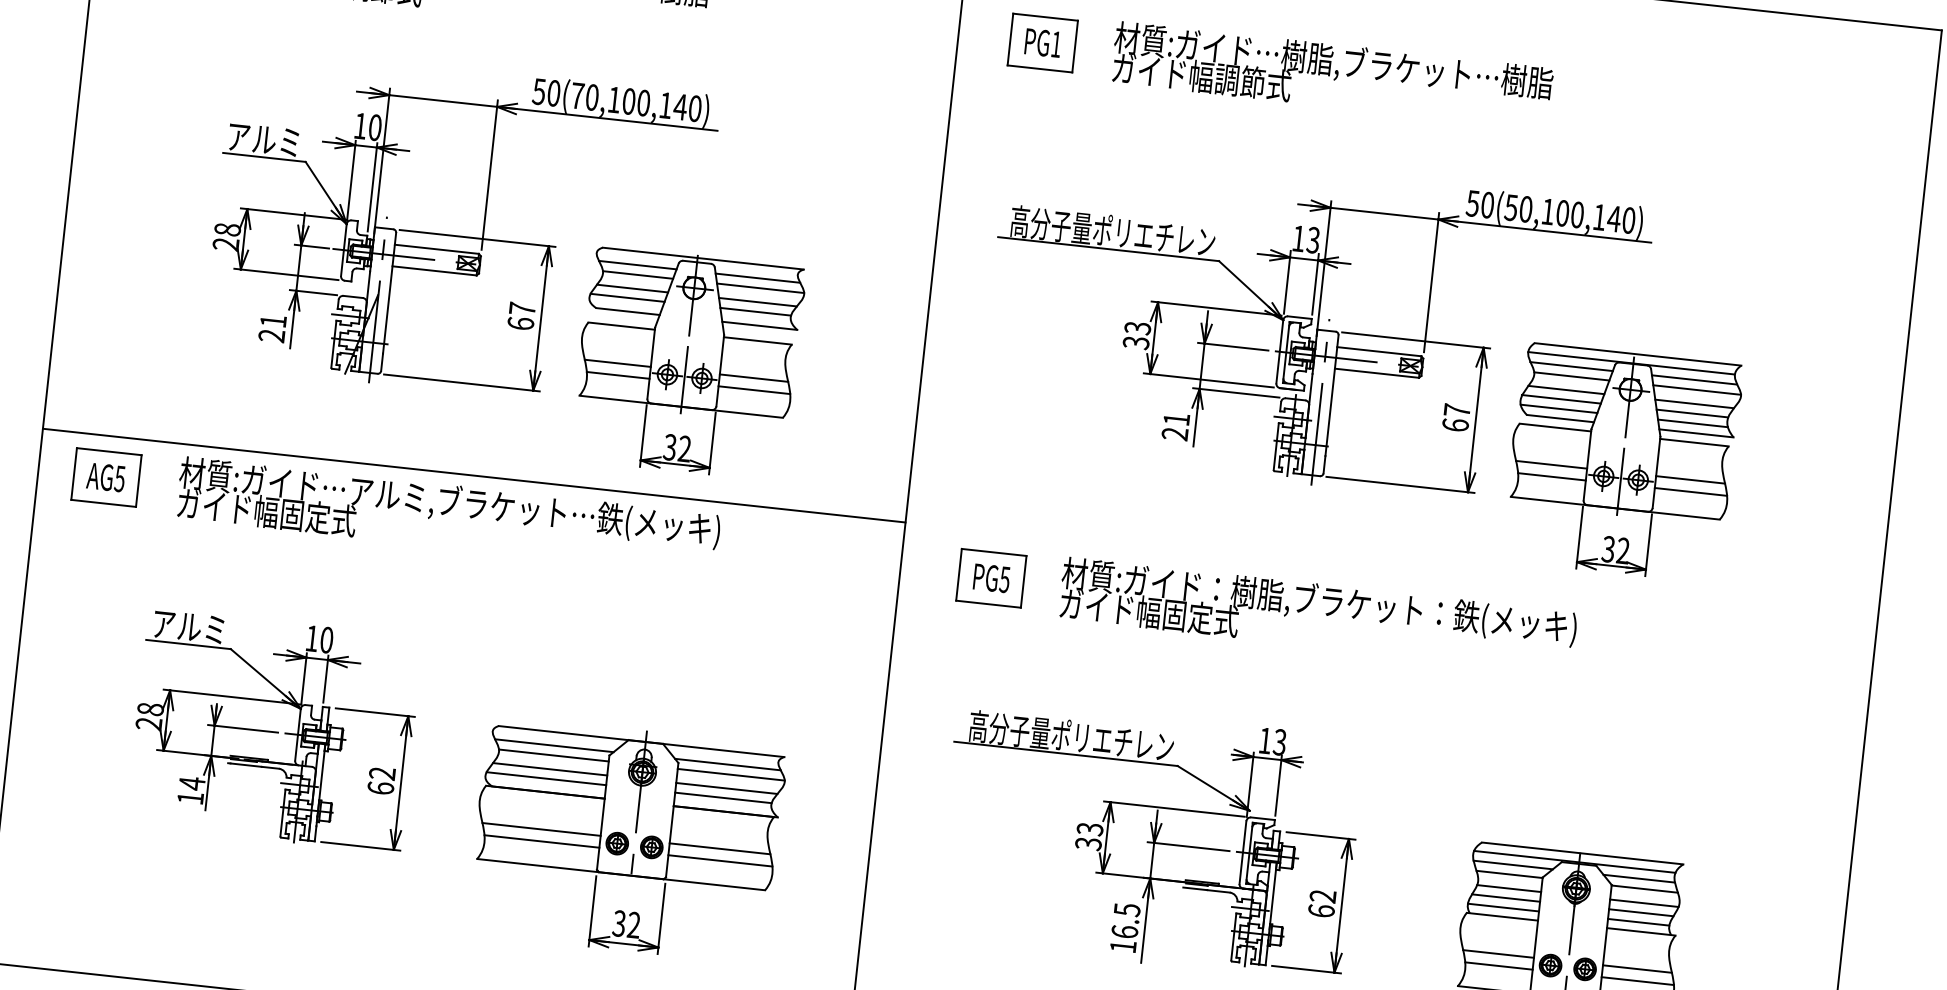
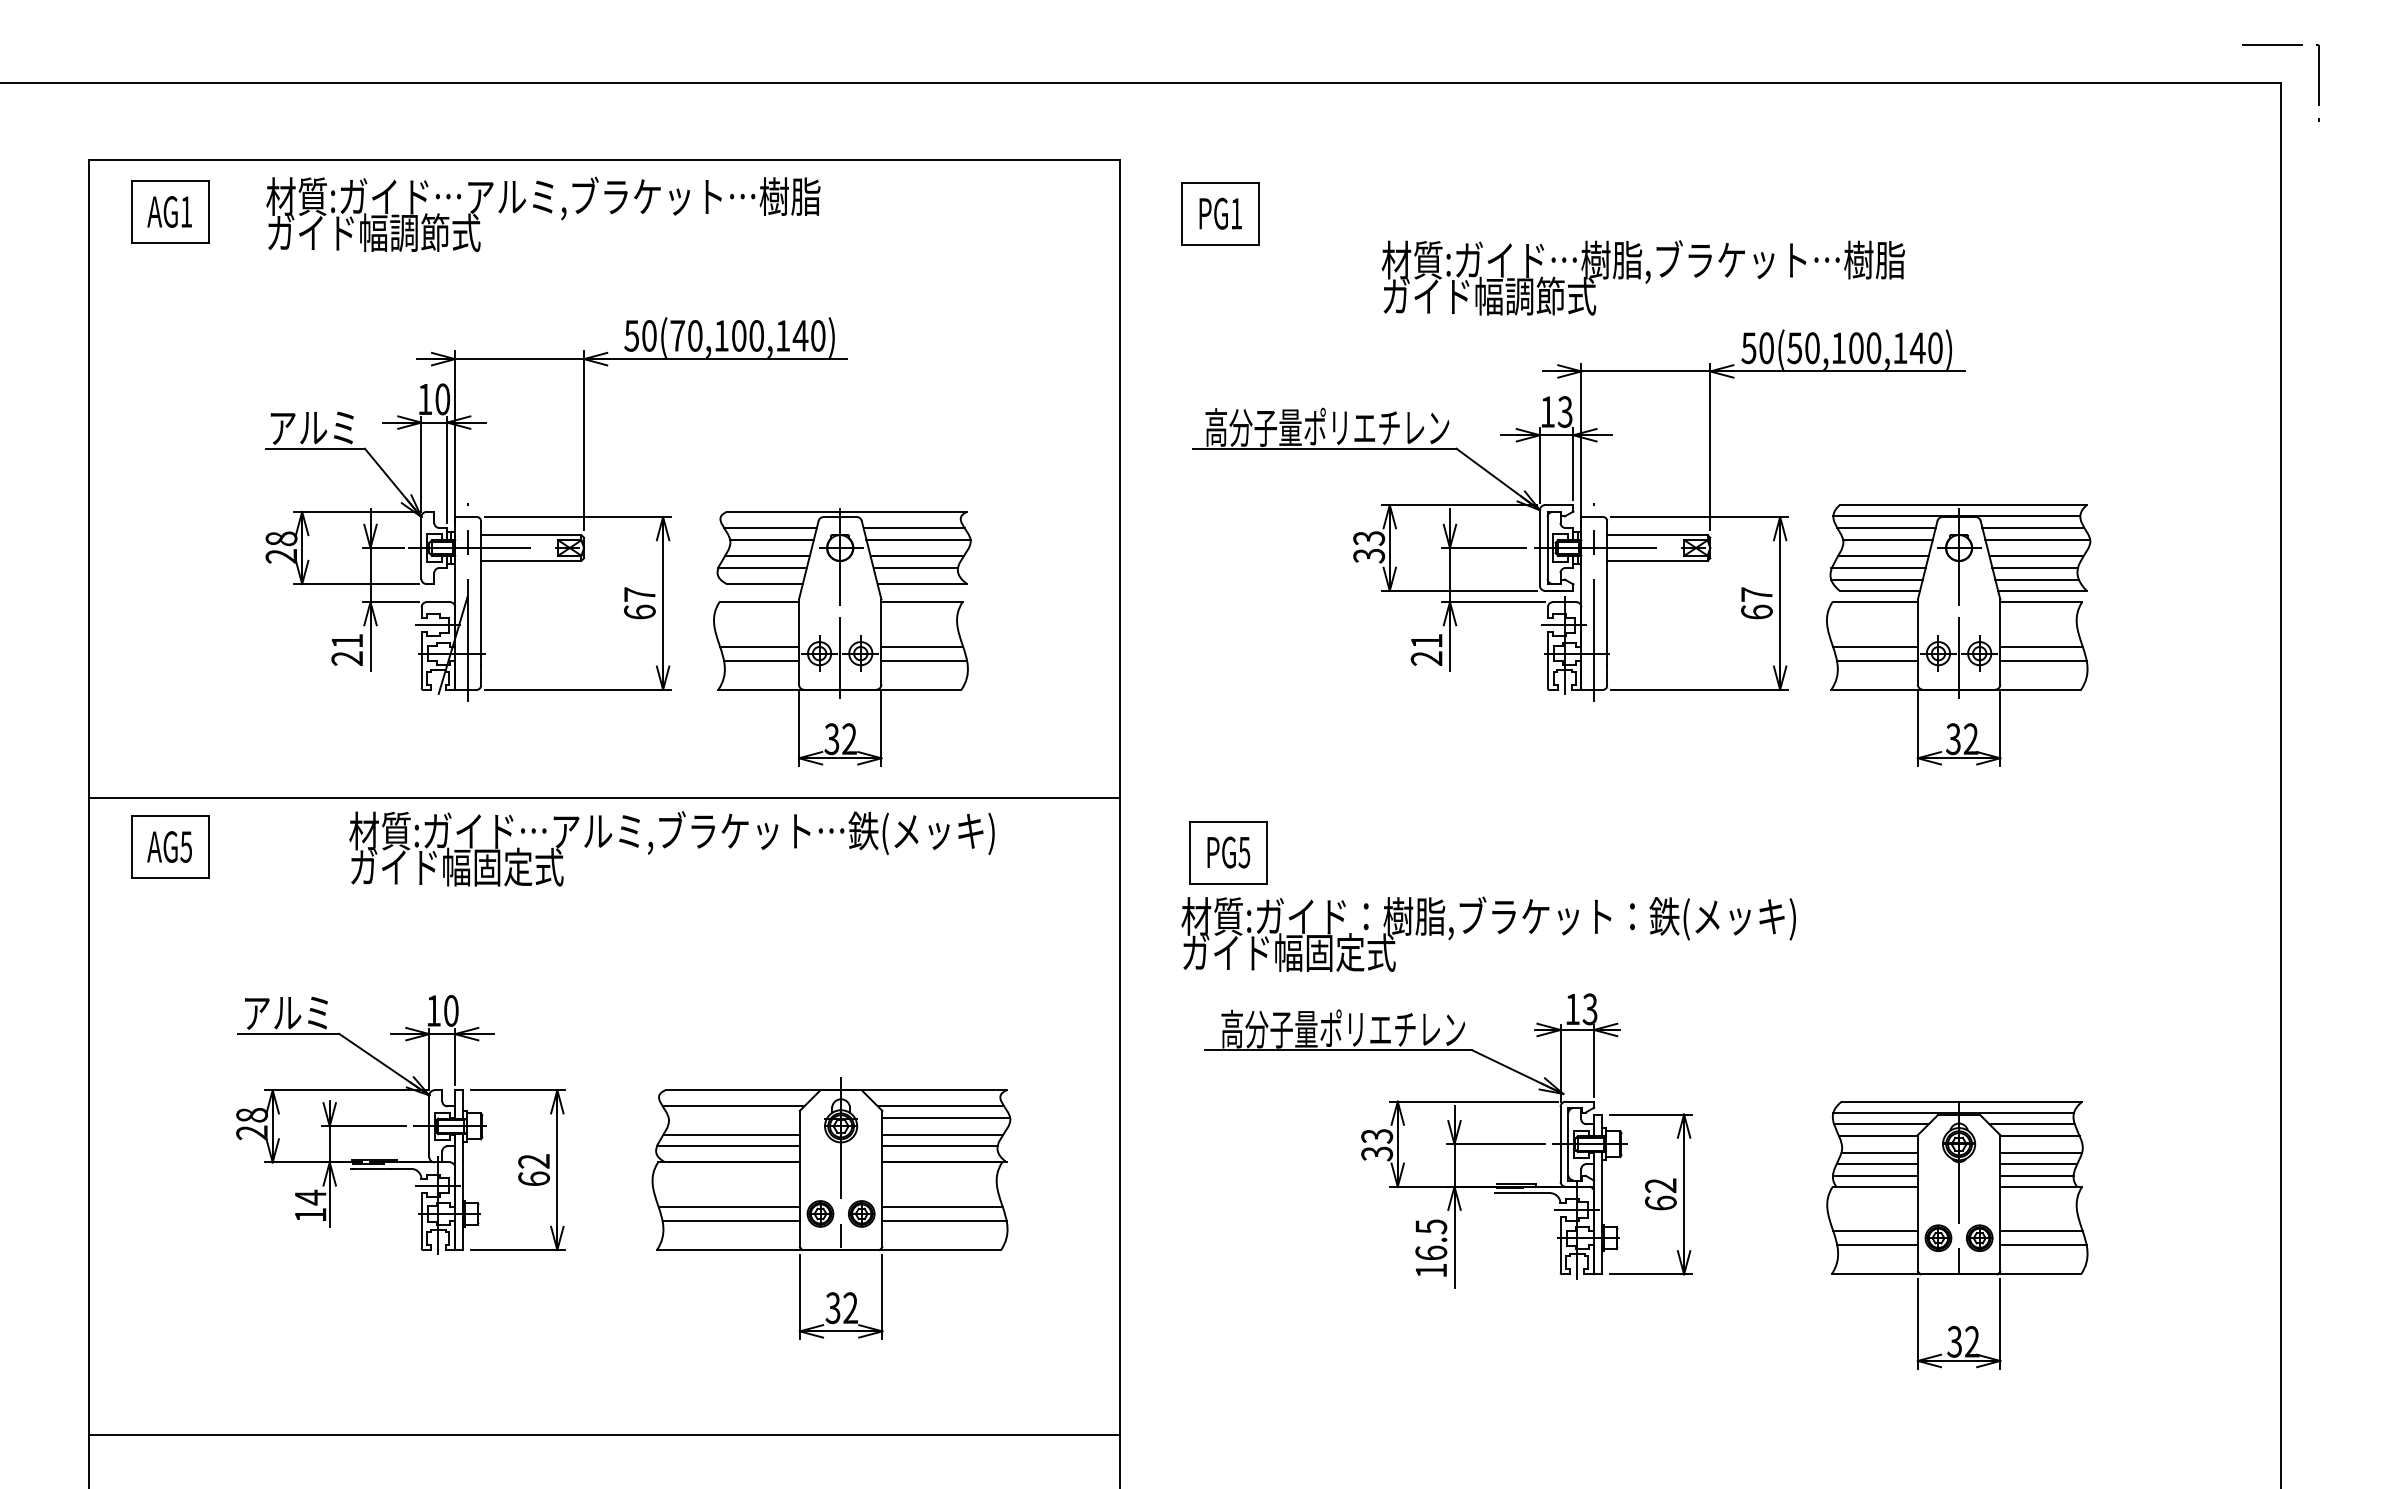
text: (1331, 75) -> (1642, 277), moved
text: (448, 515) -> (671, 848), moved
text: (1317, 614) -> (1488, 933), moved
line: (553, 755) -> (733, 1117), removed

